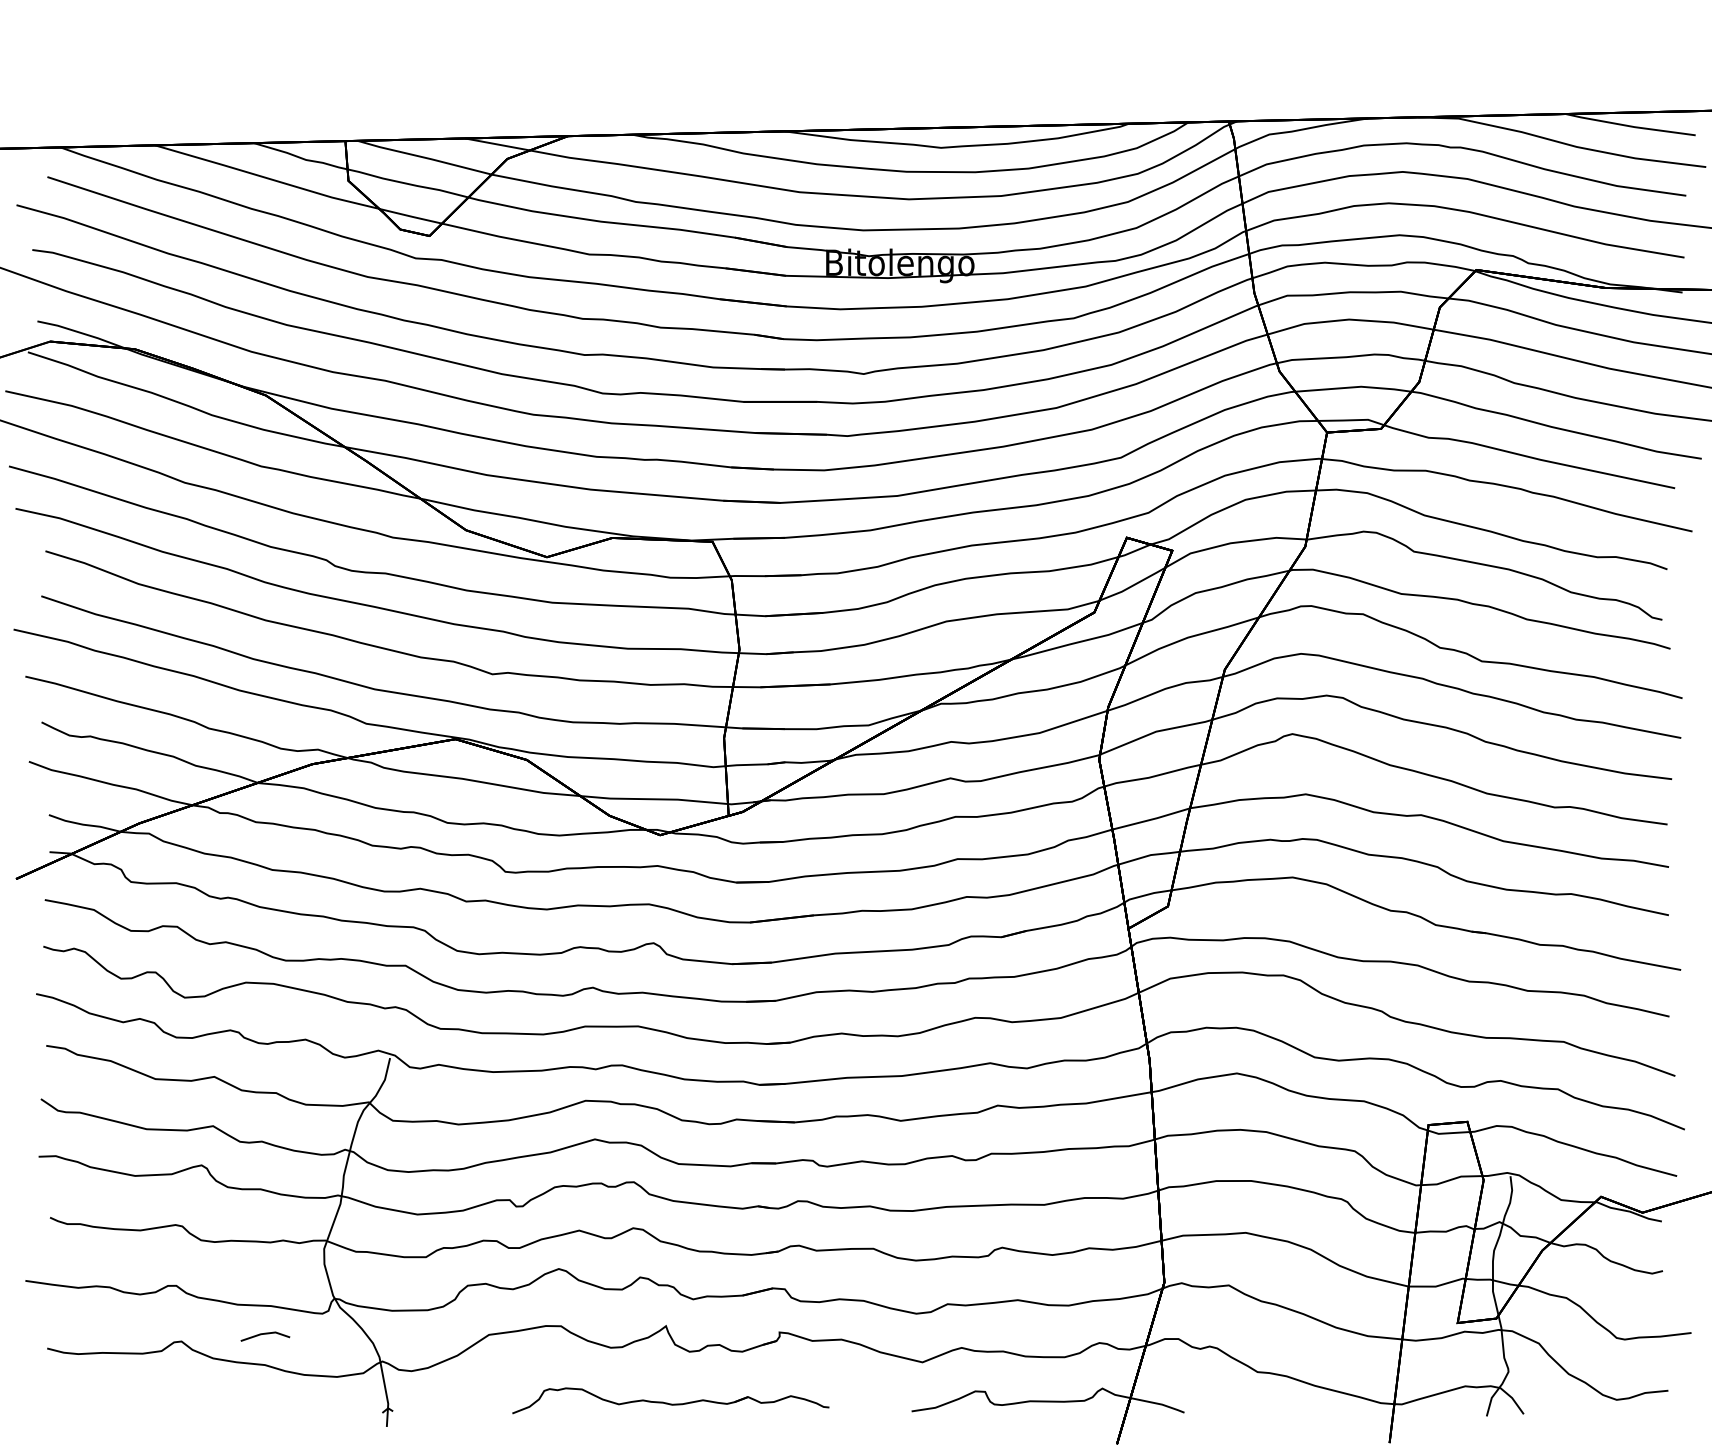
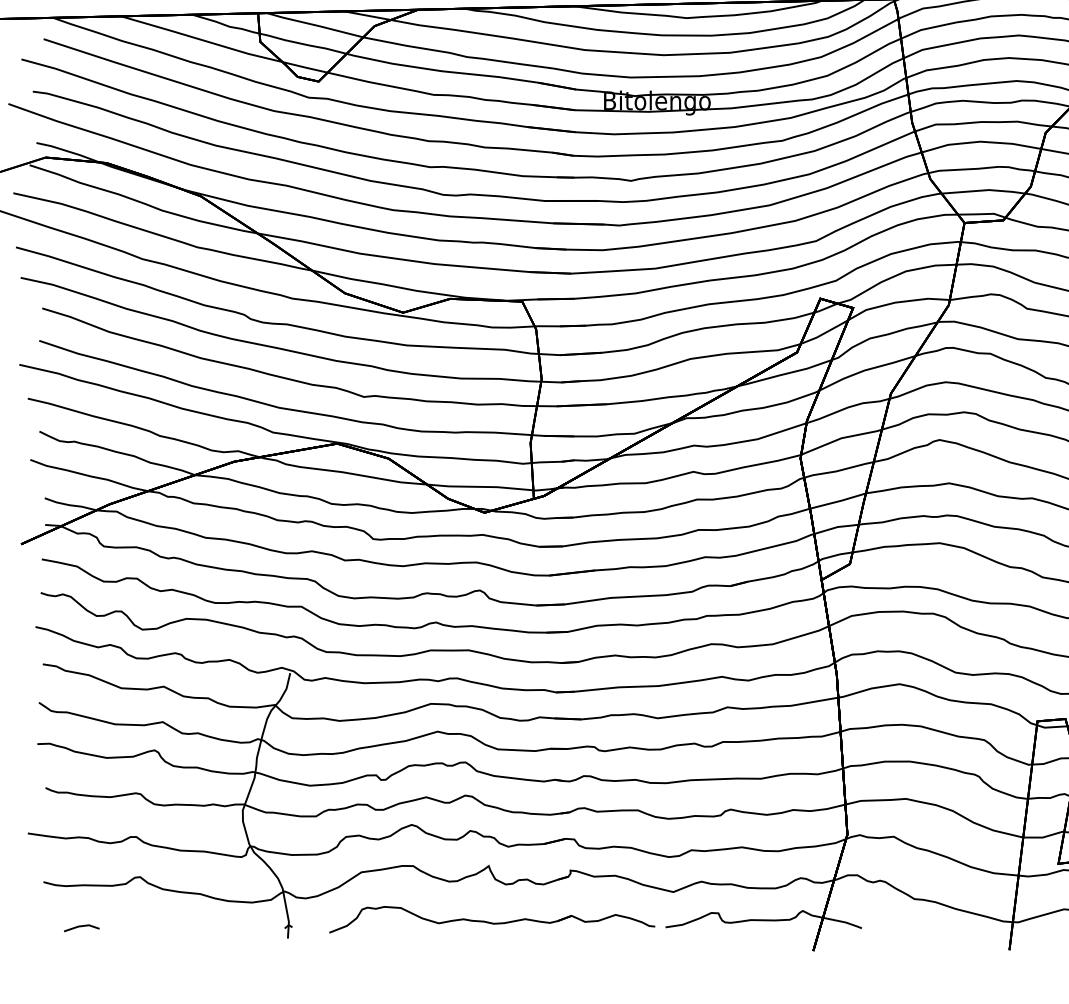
line: (265, 1334) -> (81, 926), moved
part: (670, 1400) -> (492, 919), size x1.43

